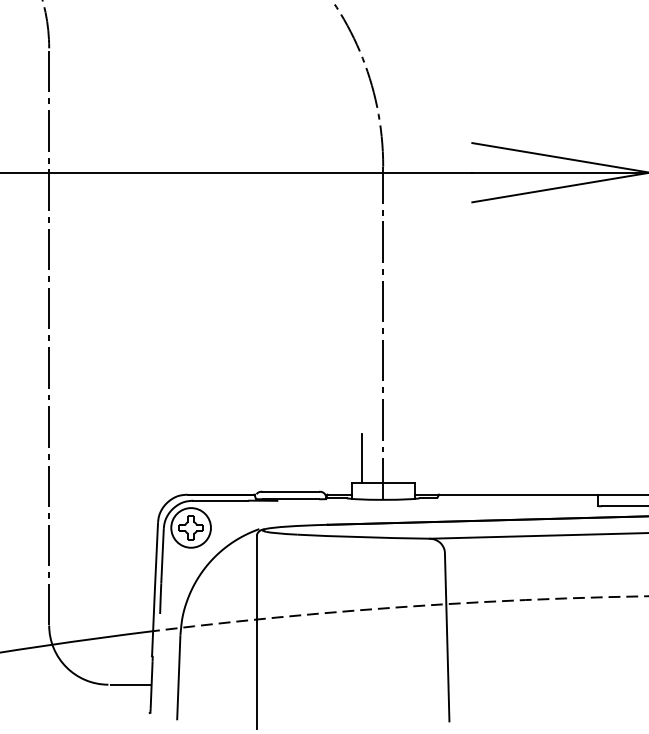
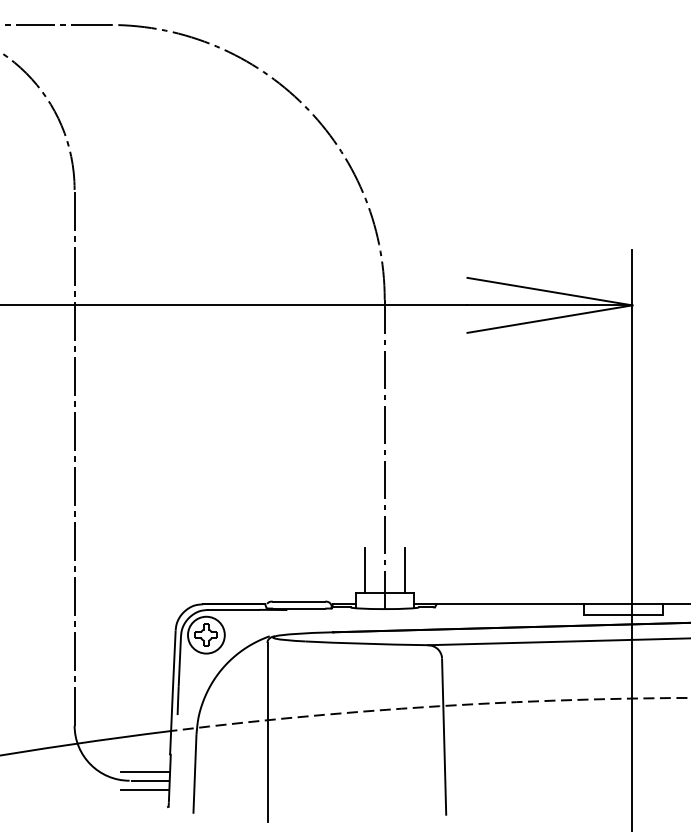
line: (404, 458) -> (404, 570), added
line: (125, 674) -> (145, 771), added
line: (125, 694) -> (145, 789), added

